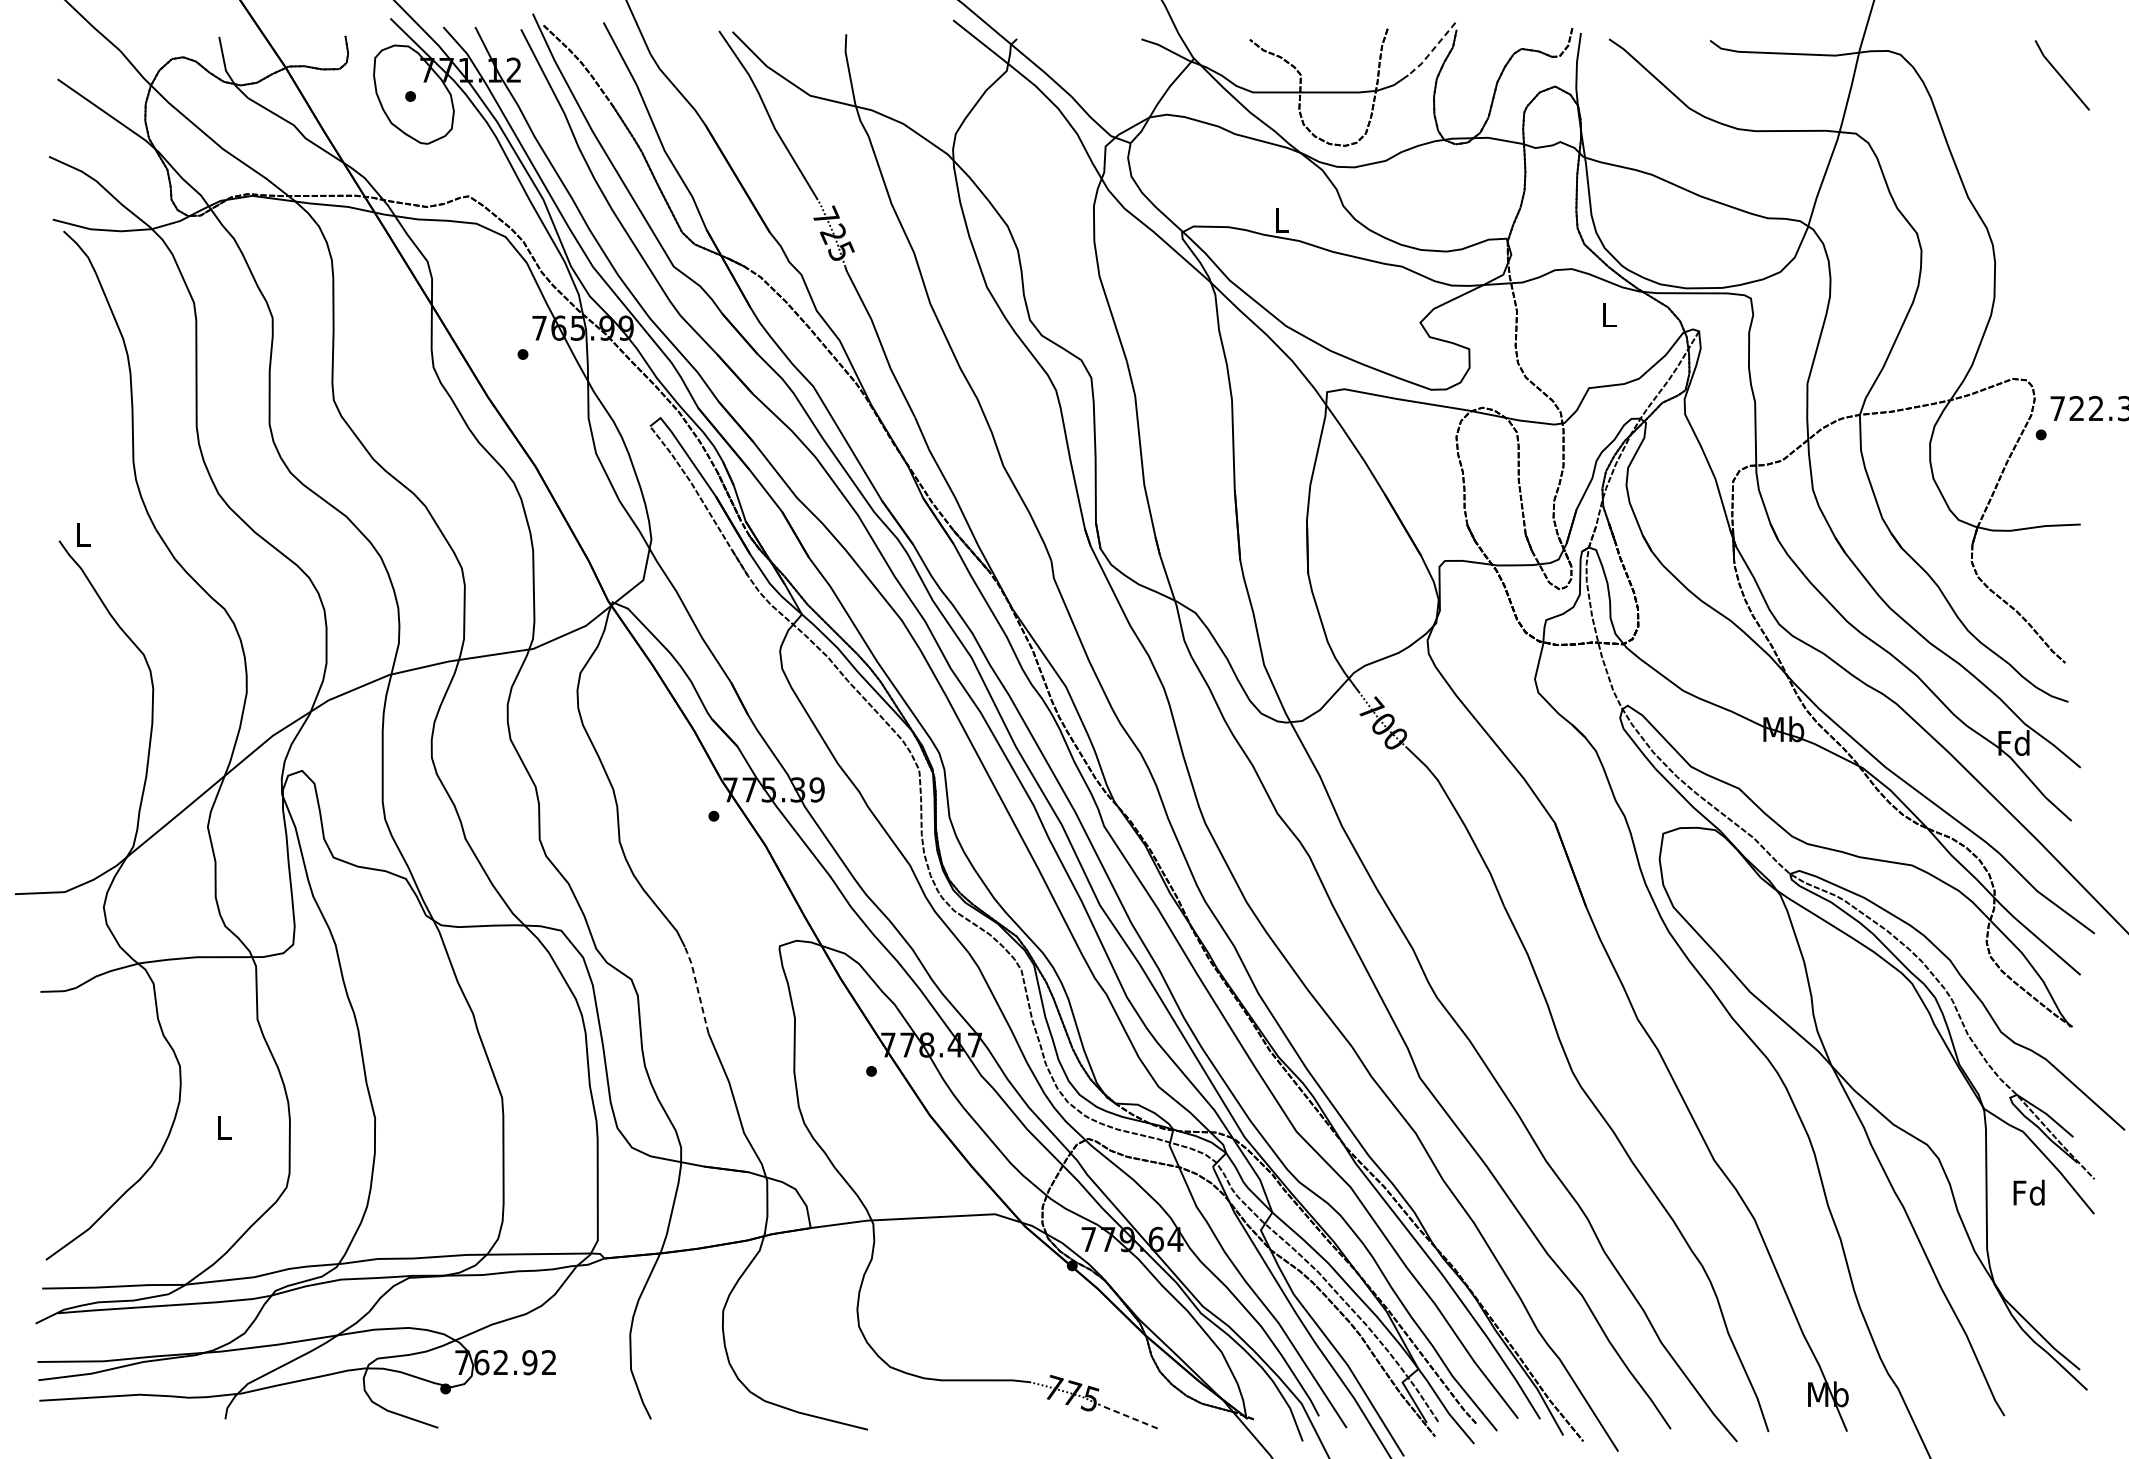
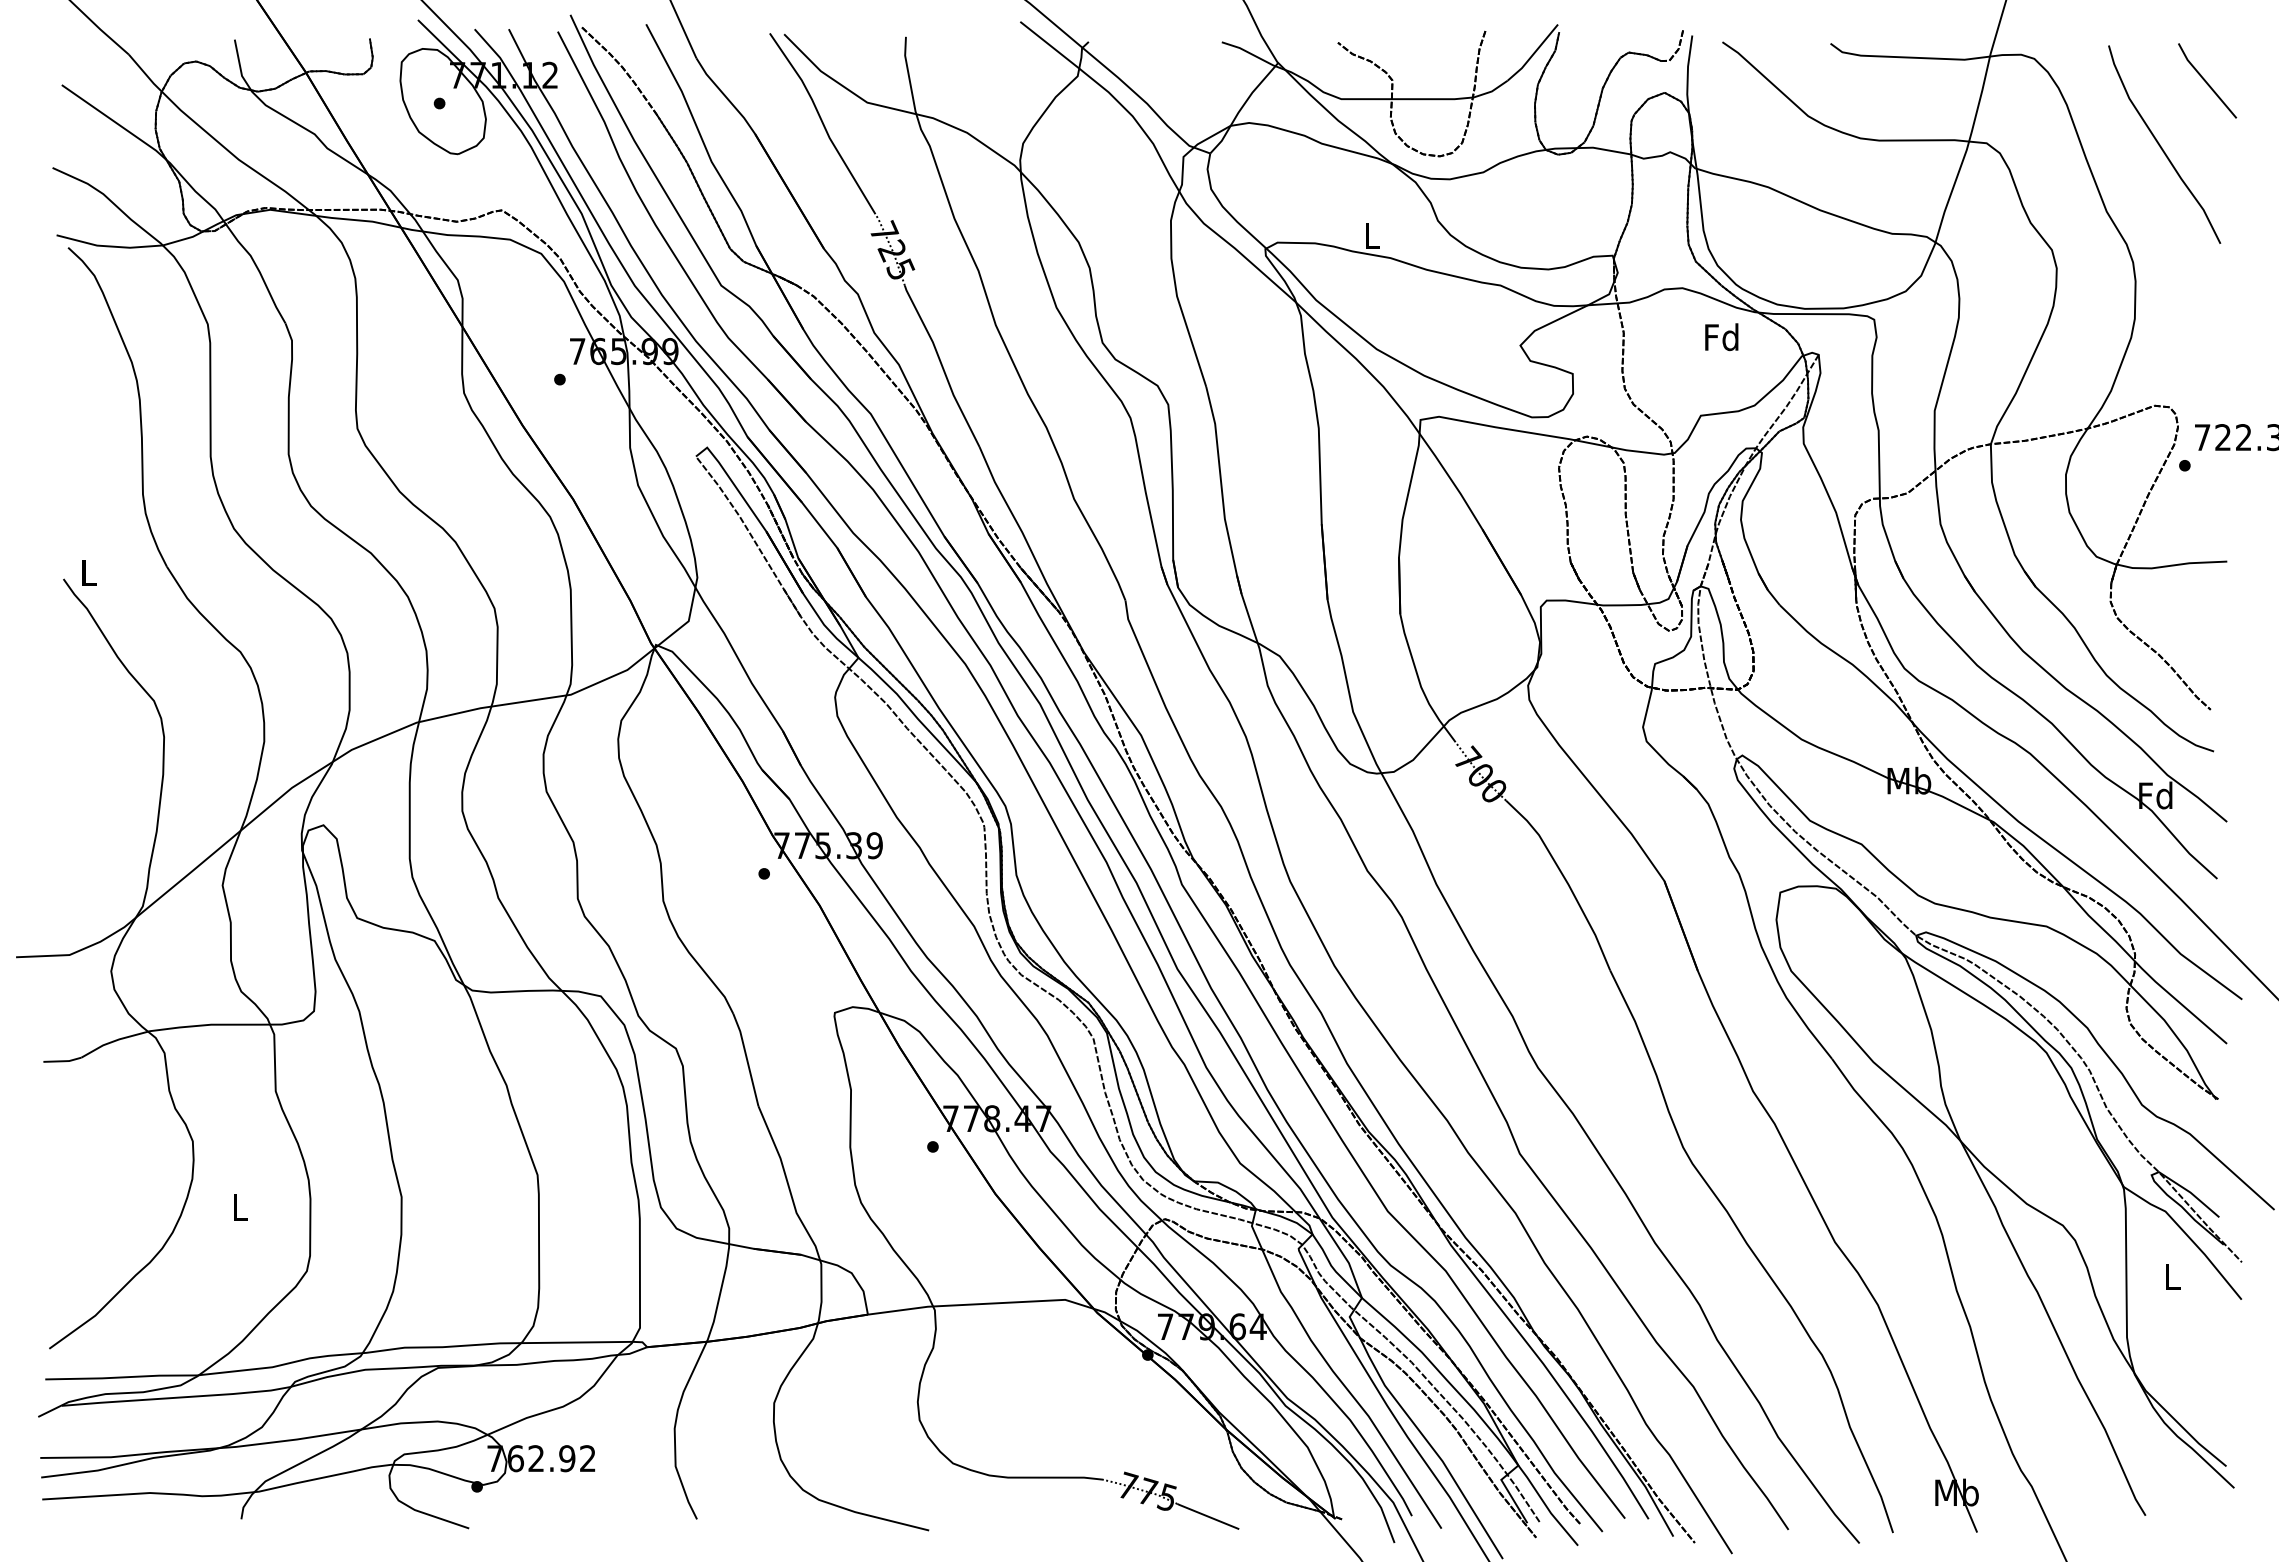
line: (1432, 50) -> (1533, 54), dashed -> solid
curve: (2019, 136) -> (2161, 146), added
text: (1608, 315) -> (1721, 337), L -> Fd
line: (697, 988) -> (746, 1058), dashed -> solid
text: (2028, 1192) -> (2171, 1276), Fd -> L
line: (1128, 1416) -> (1207, 1516), dashed -> solid

